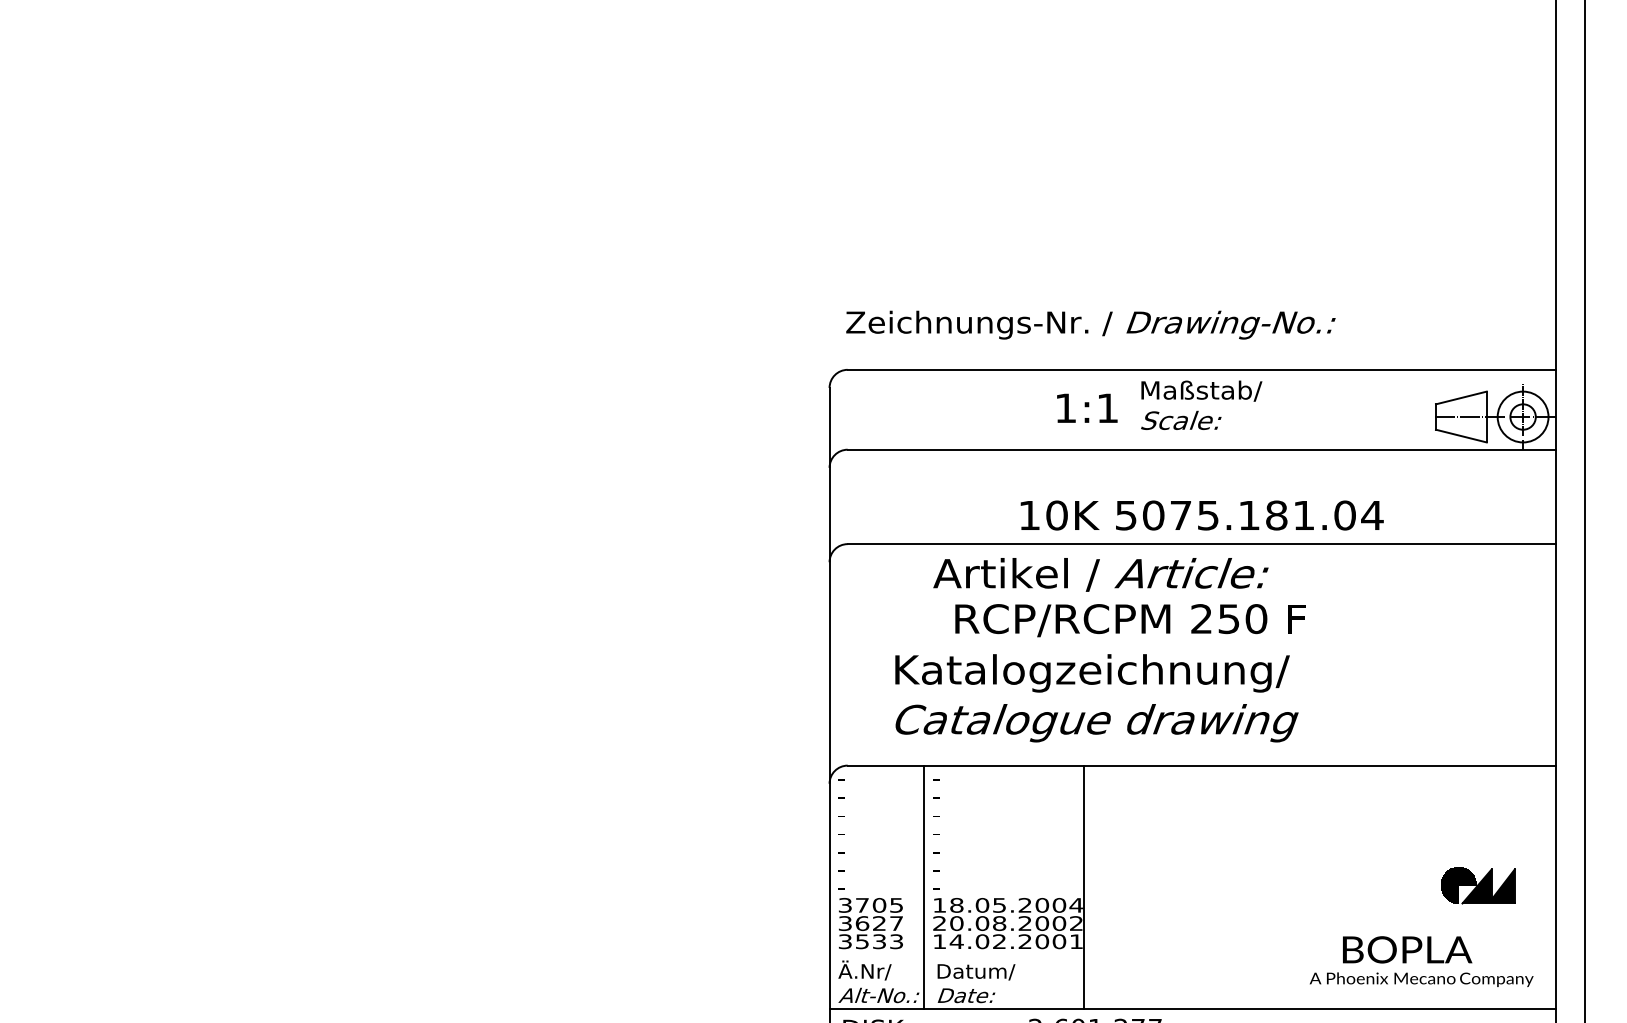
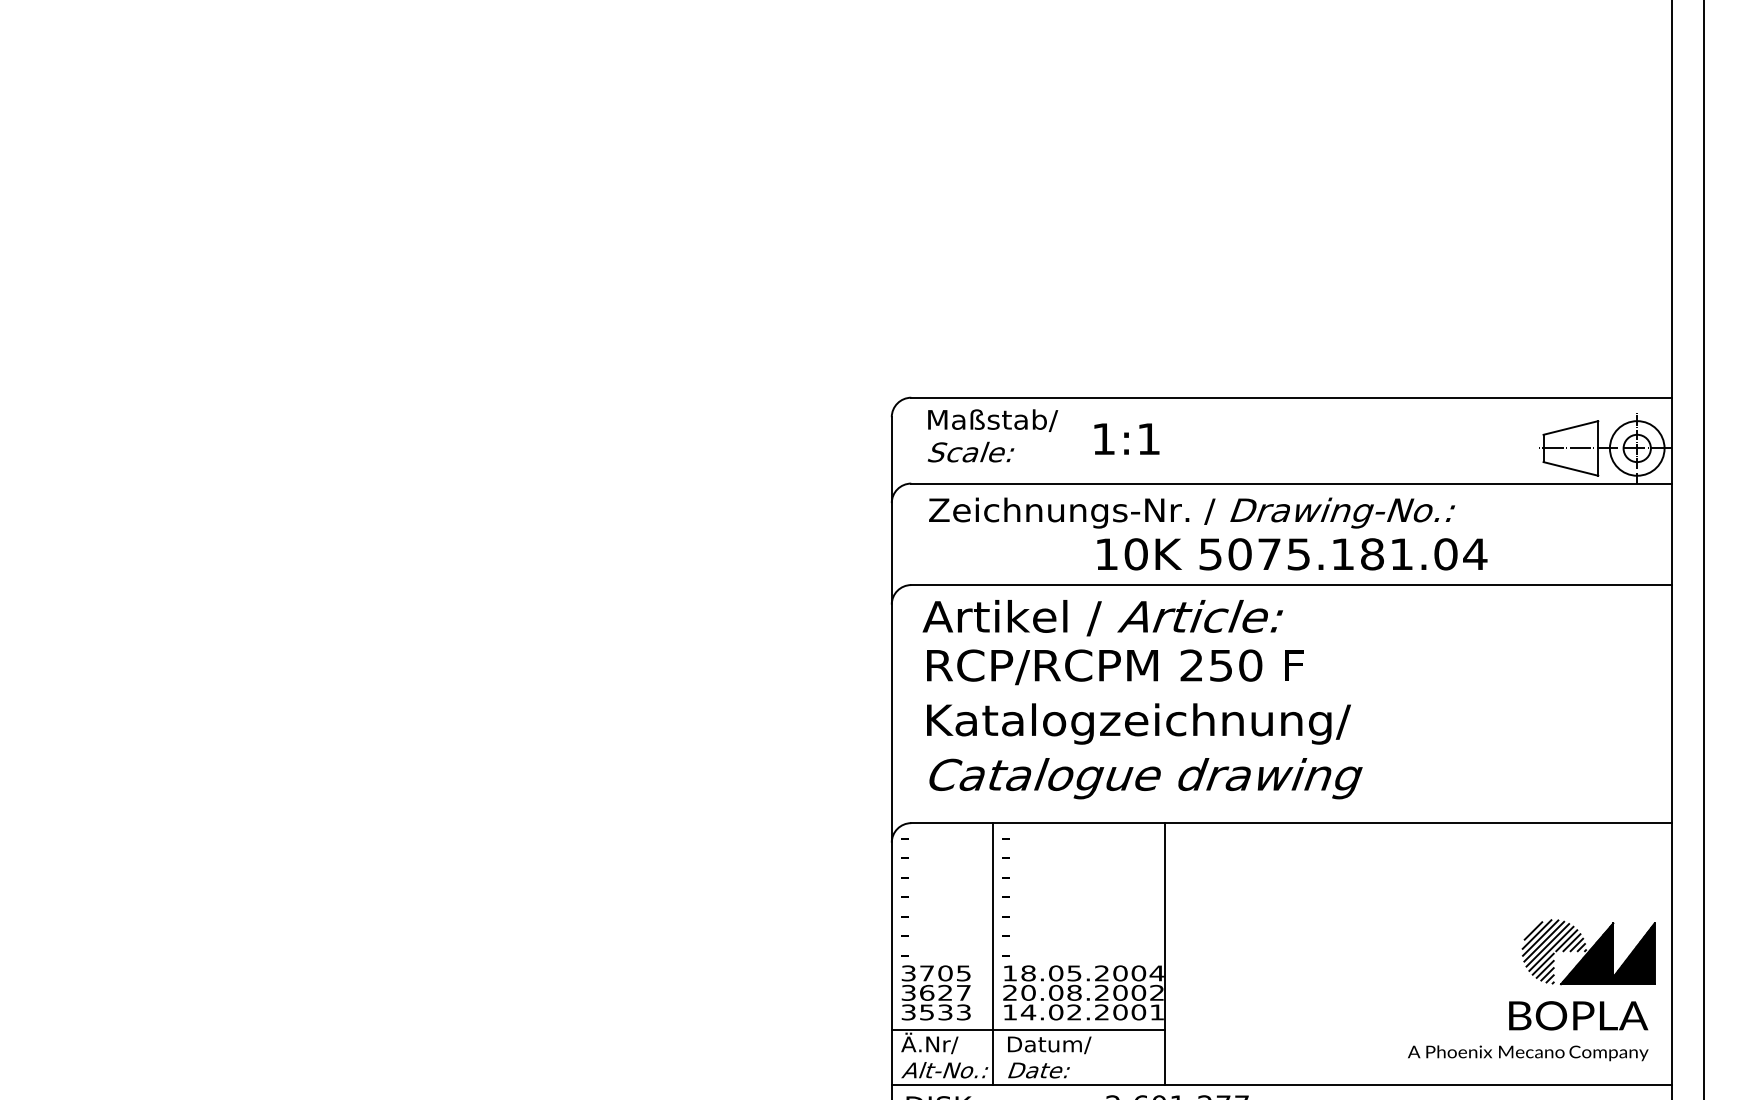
text: (1090, 324) -> (1191, 512), moved
text: (1201, 404) -> (992, 434), moved
text: (1087, 407) -> (1127, 438), moved
text: (1100, 574) -> (1102, 617), moved
text: (1130, 620) -> (1115, 667), moved
text: (1092, 673) -> (1138, 724), moved
text: (1096, 723) -> (1145, 778), moved
part: (1477, 885) -> (1588, 952), size x1.67
text: (1407, 949) -> (1578, 1015), moved
line: (956, 958) -> (1028, 1030), added

